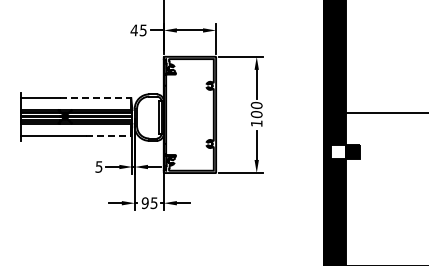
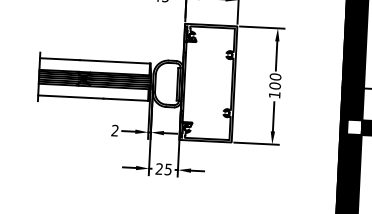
line: (96, 98) -> (115, 62), dashed -> solid
line: (108, 135) -> (126, 99), dashed -> solid
text: (98, 166) -> (114, 130), 5 -> 2
text: (144, 203) -> (158, 169), 95 -> 25

